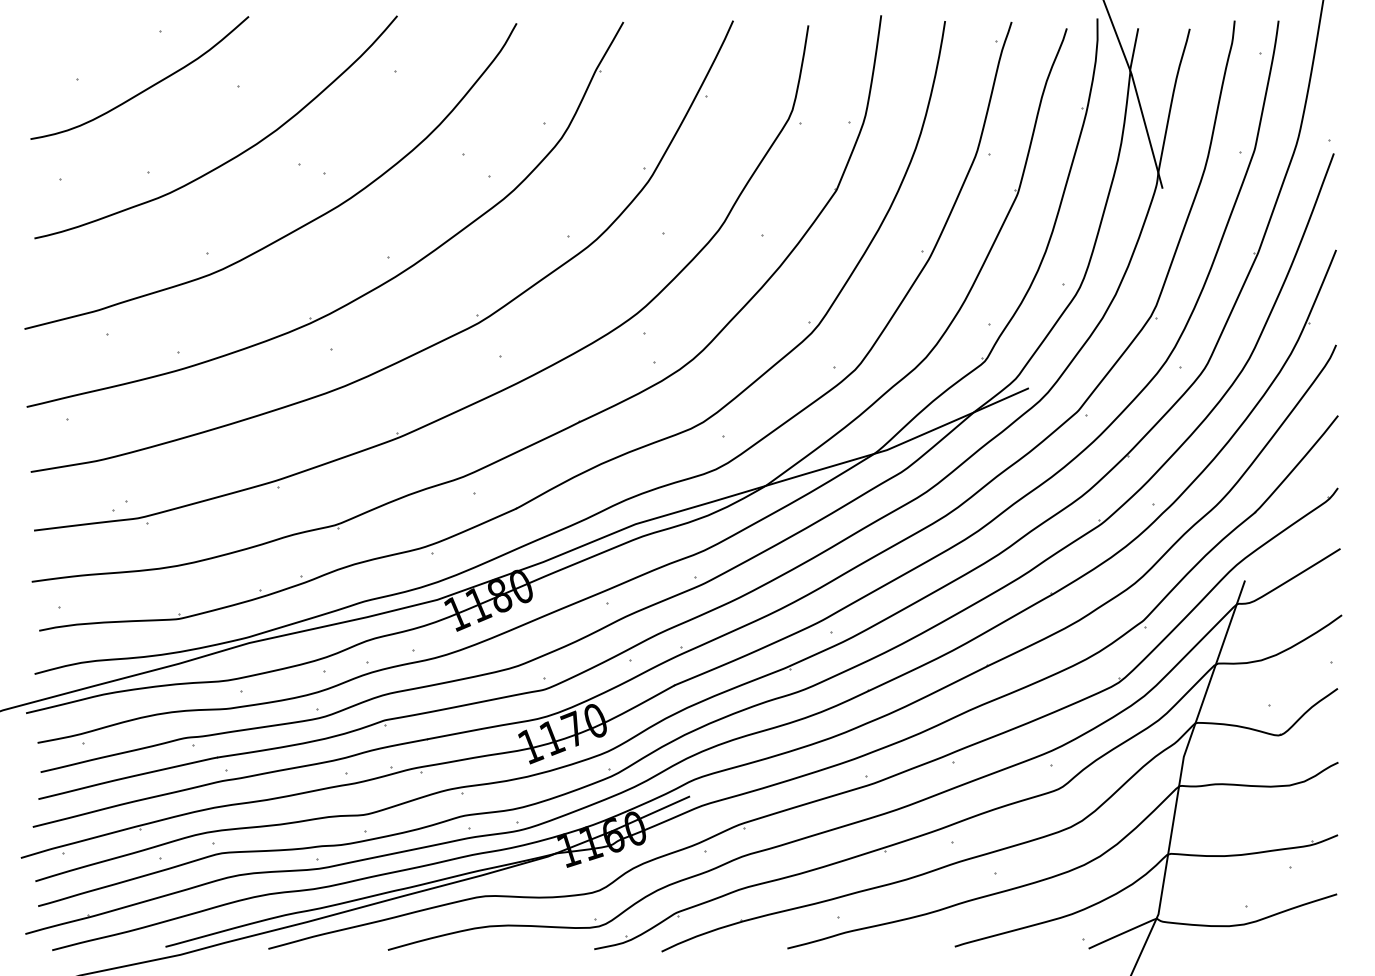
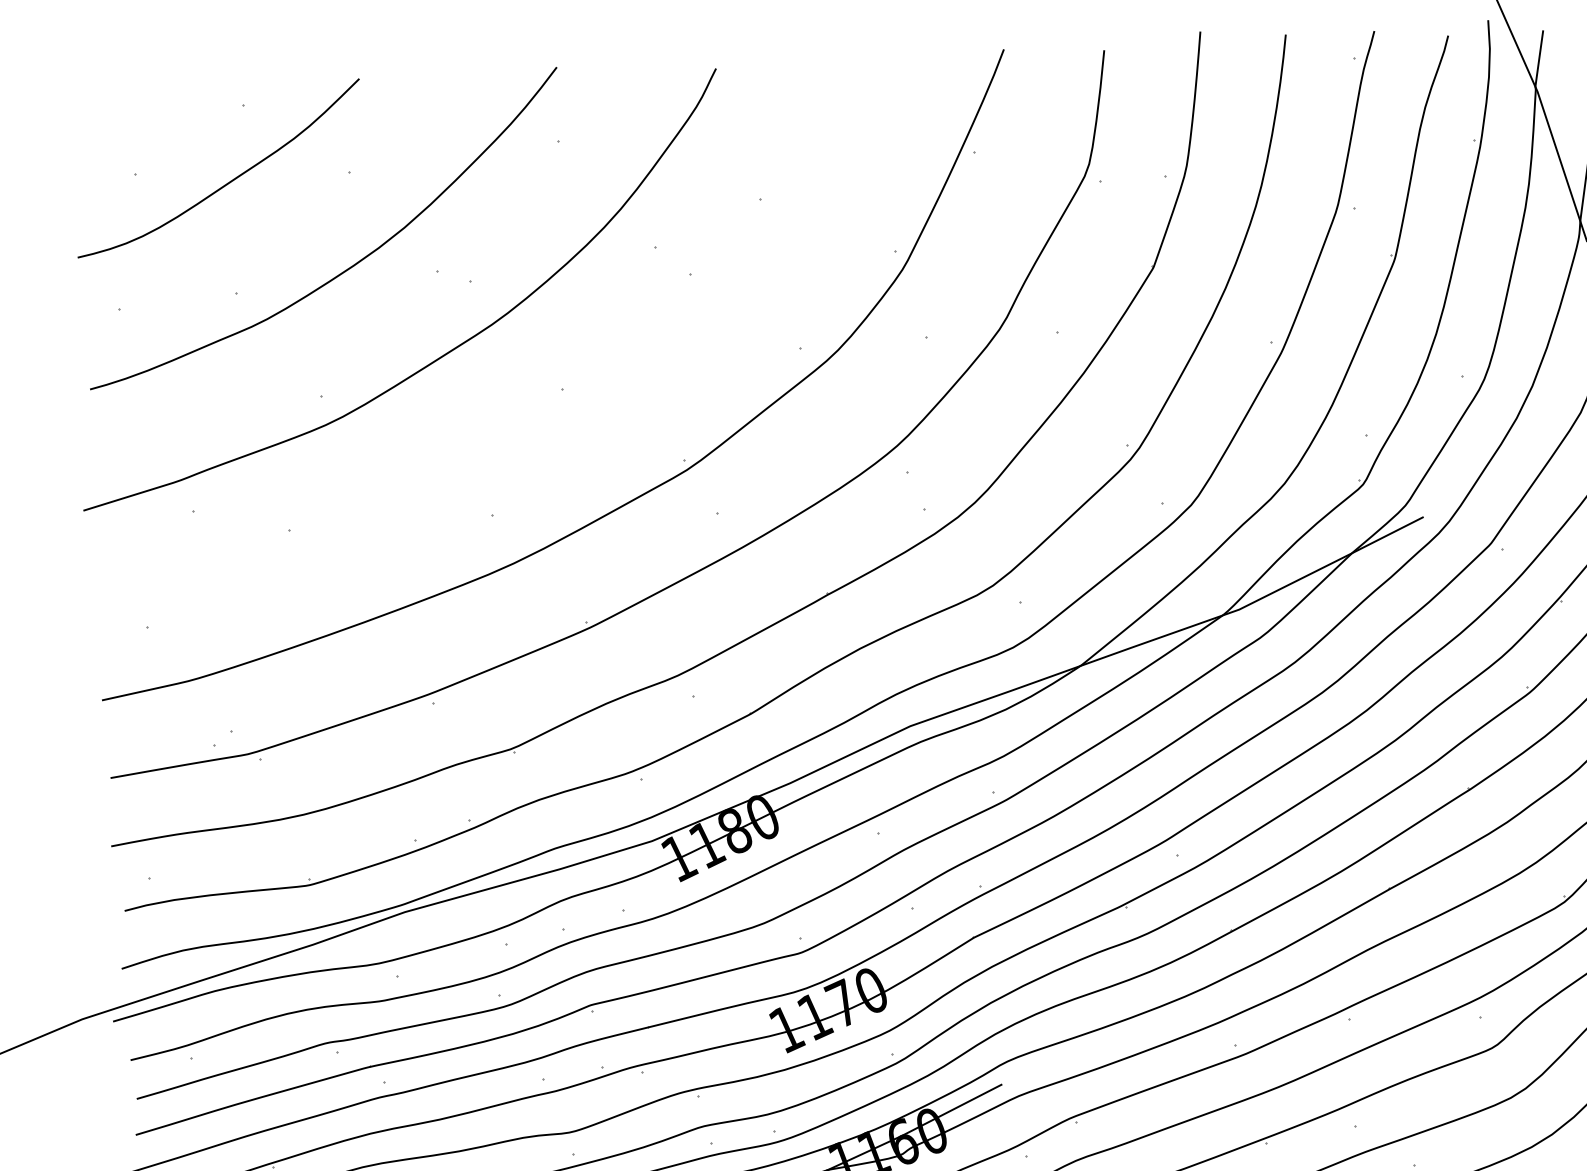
part: (371, 289) -> (542, 433), removed

